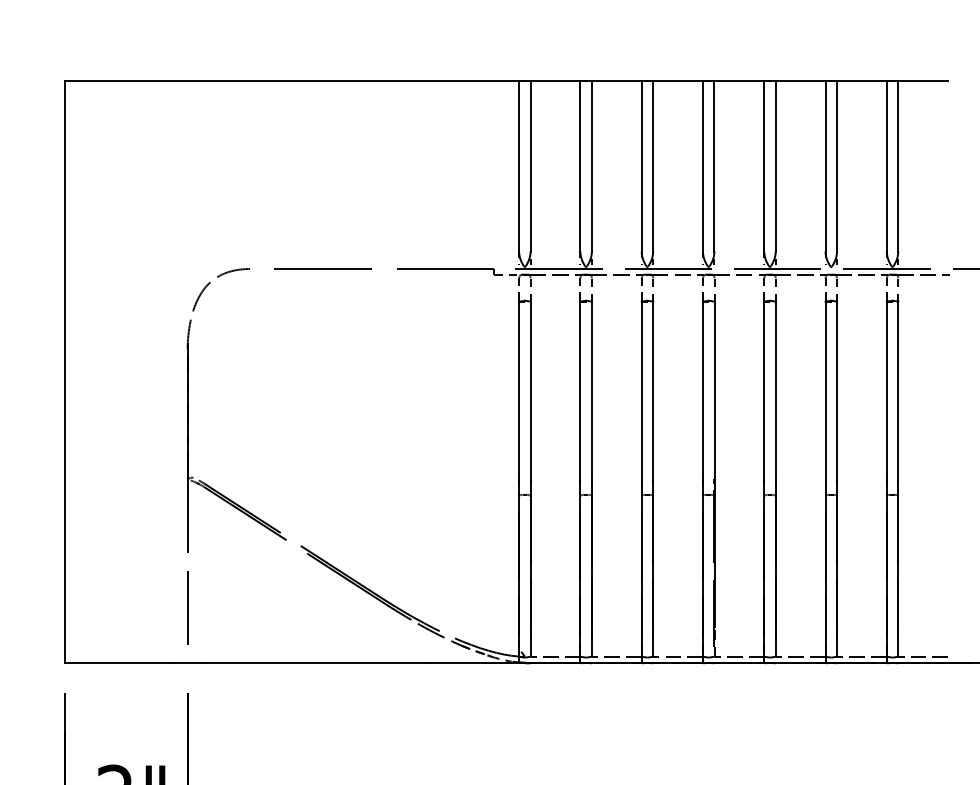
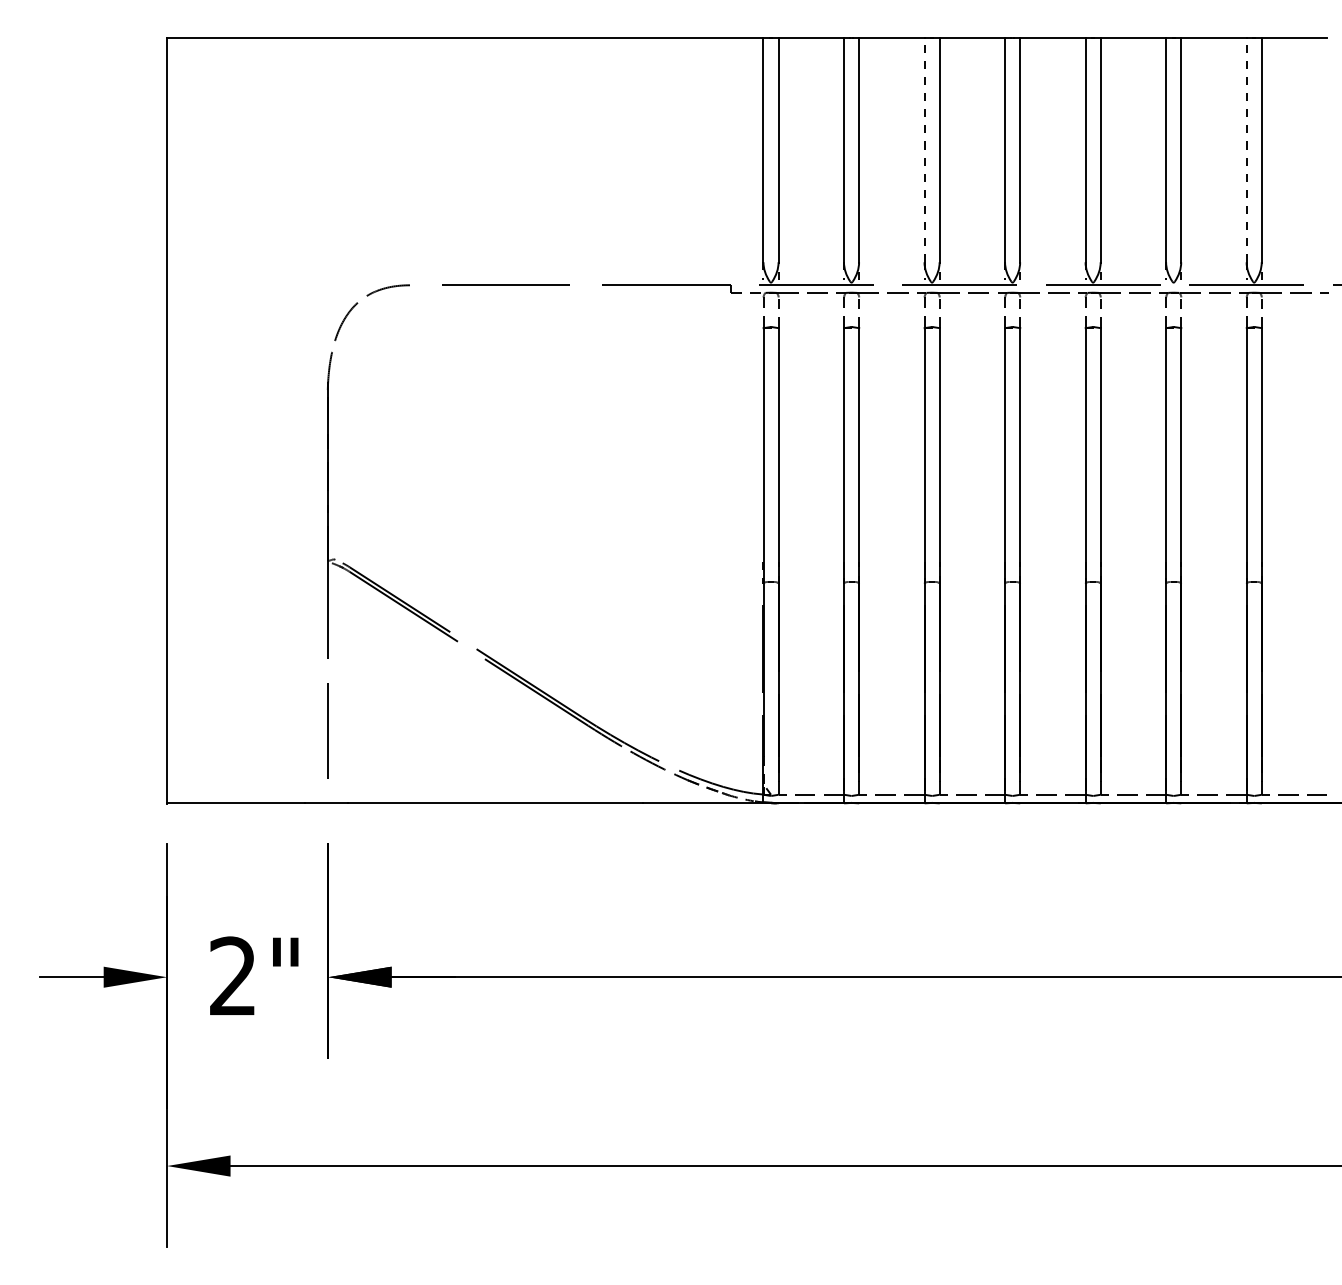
line: (641, 166) -> (924, 150), solid -> dashed
line: (886, 166) -> (1246, 150), solid -> dashed

